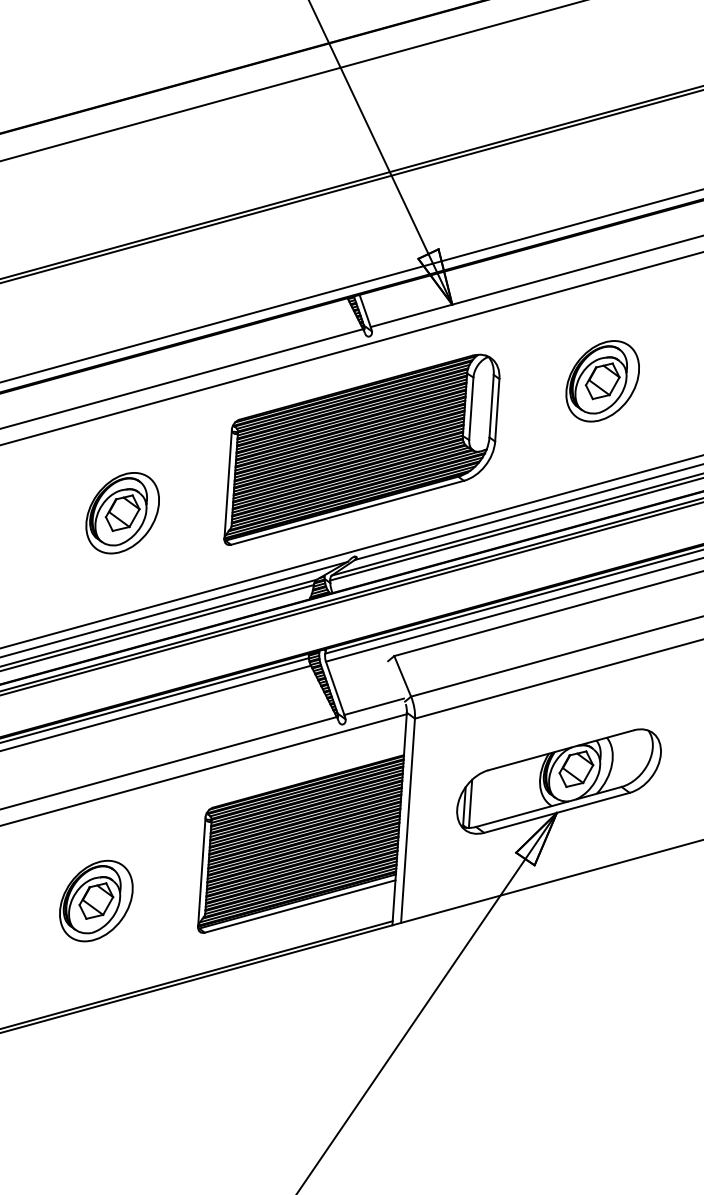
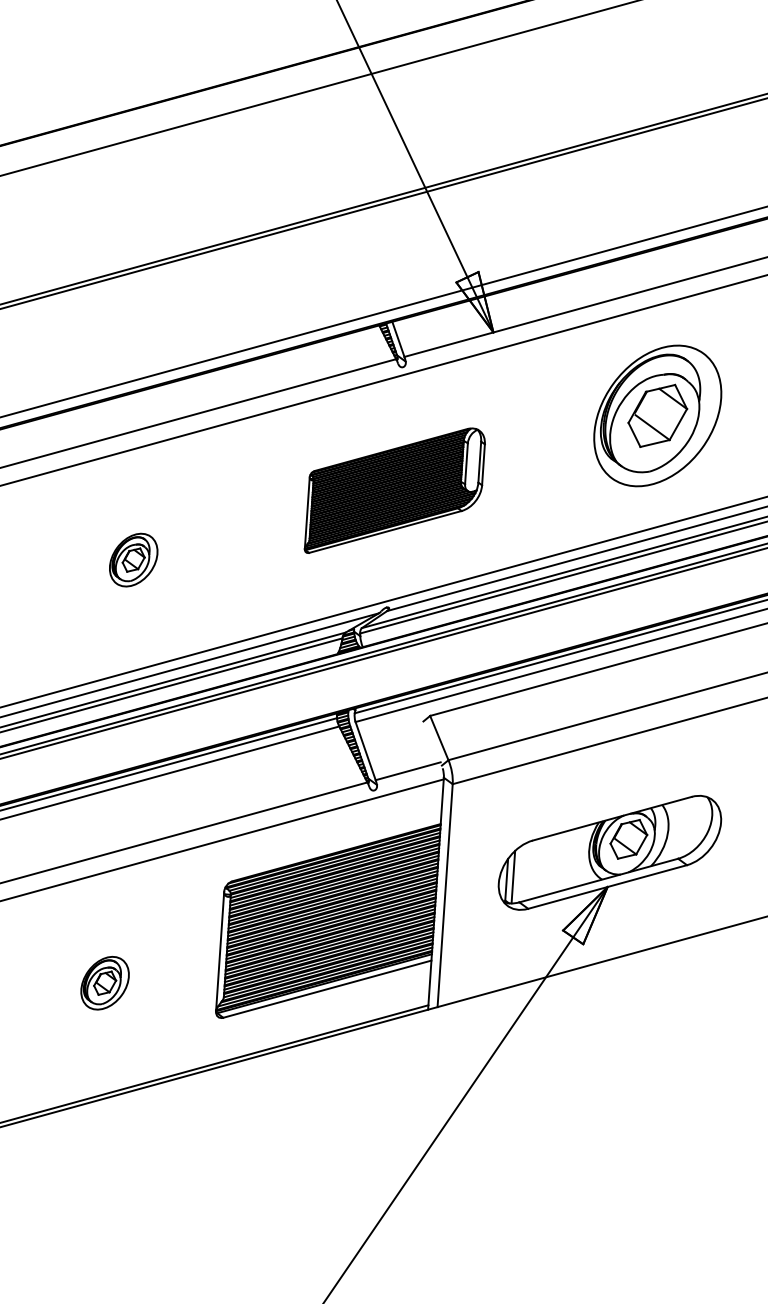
part: (602, 381) -> (657, 416), size x1.6
part: (361, 449) -> (394, 490), size x0.6
part: (122, 513) -> (133, 560), size x0.6
part: (96, 900) -> (105, 982), size x0.6

